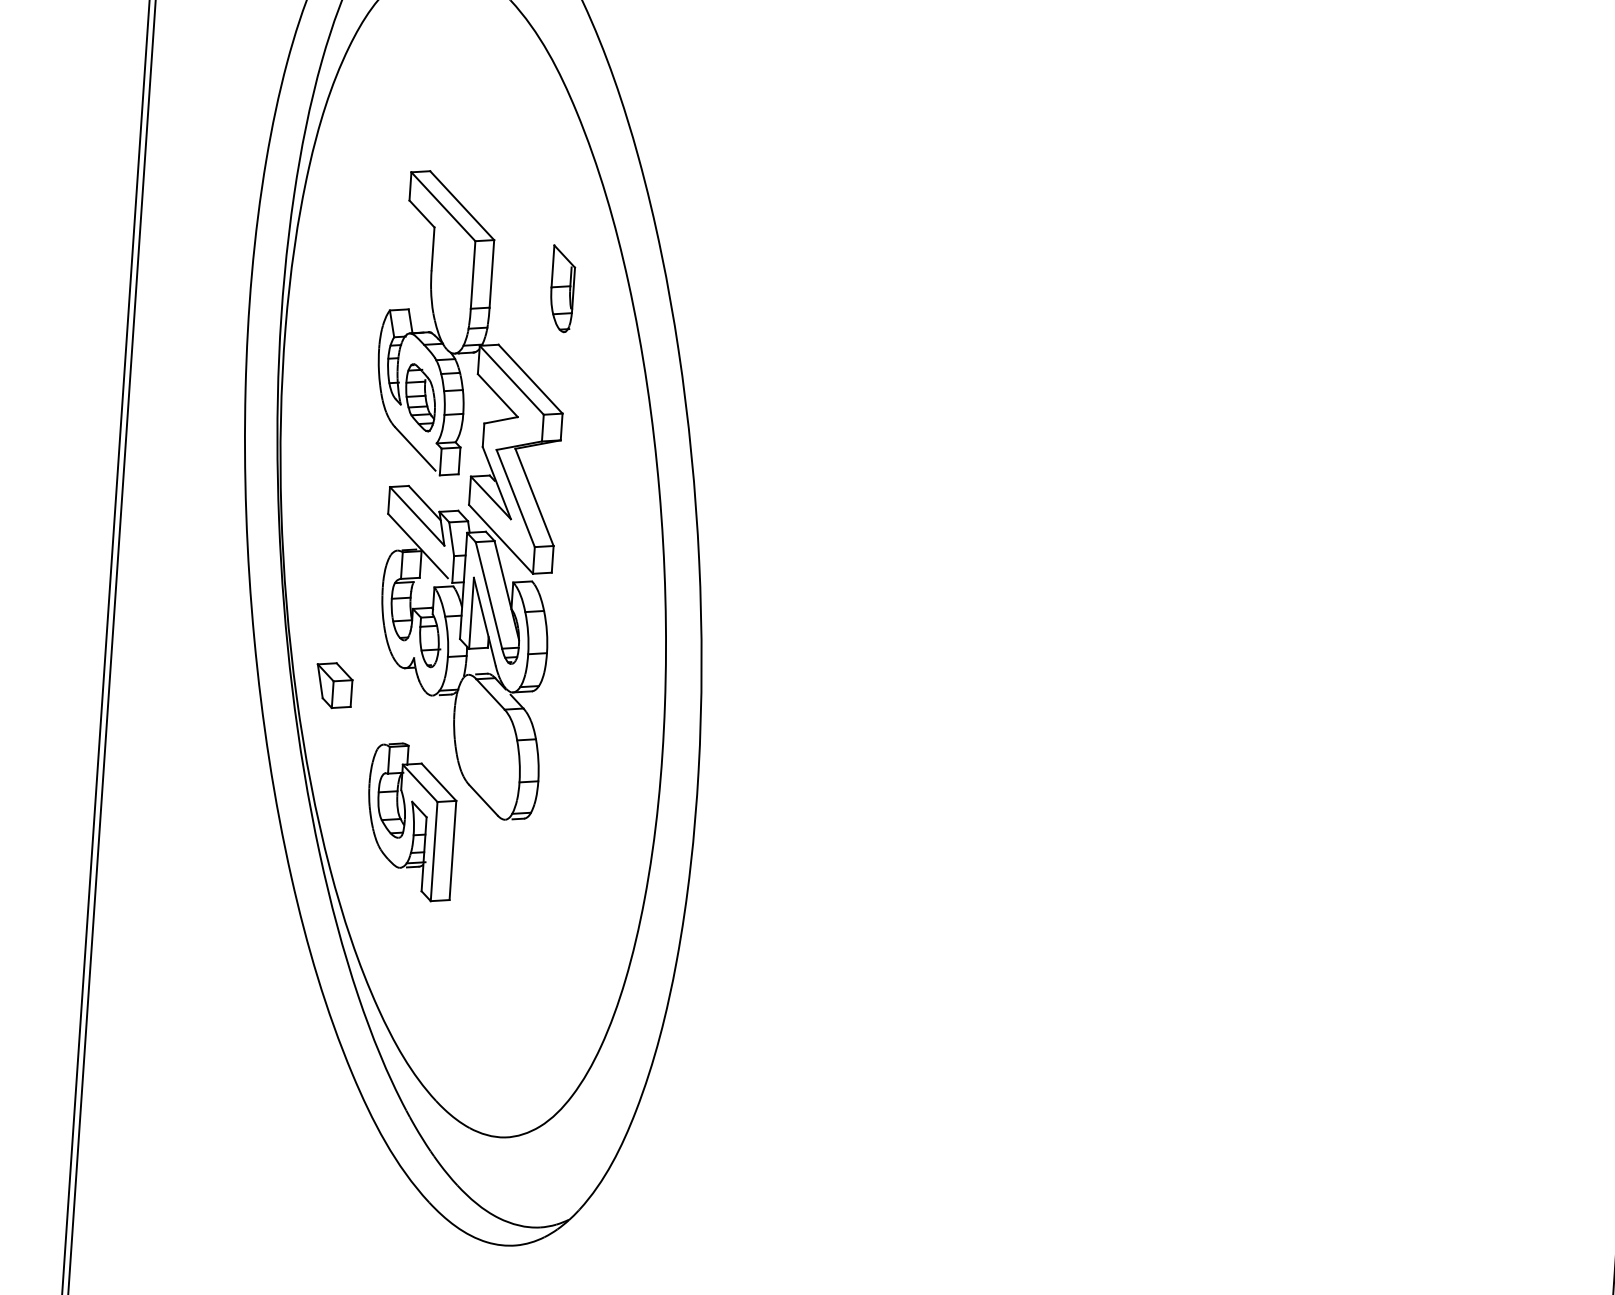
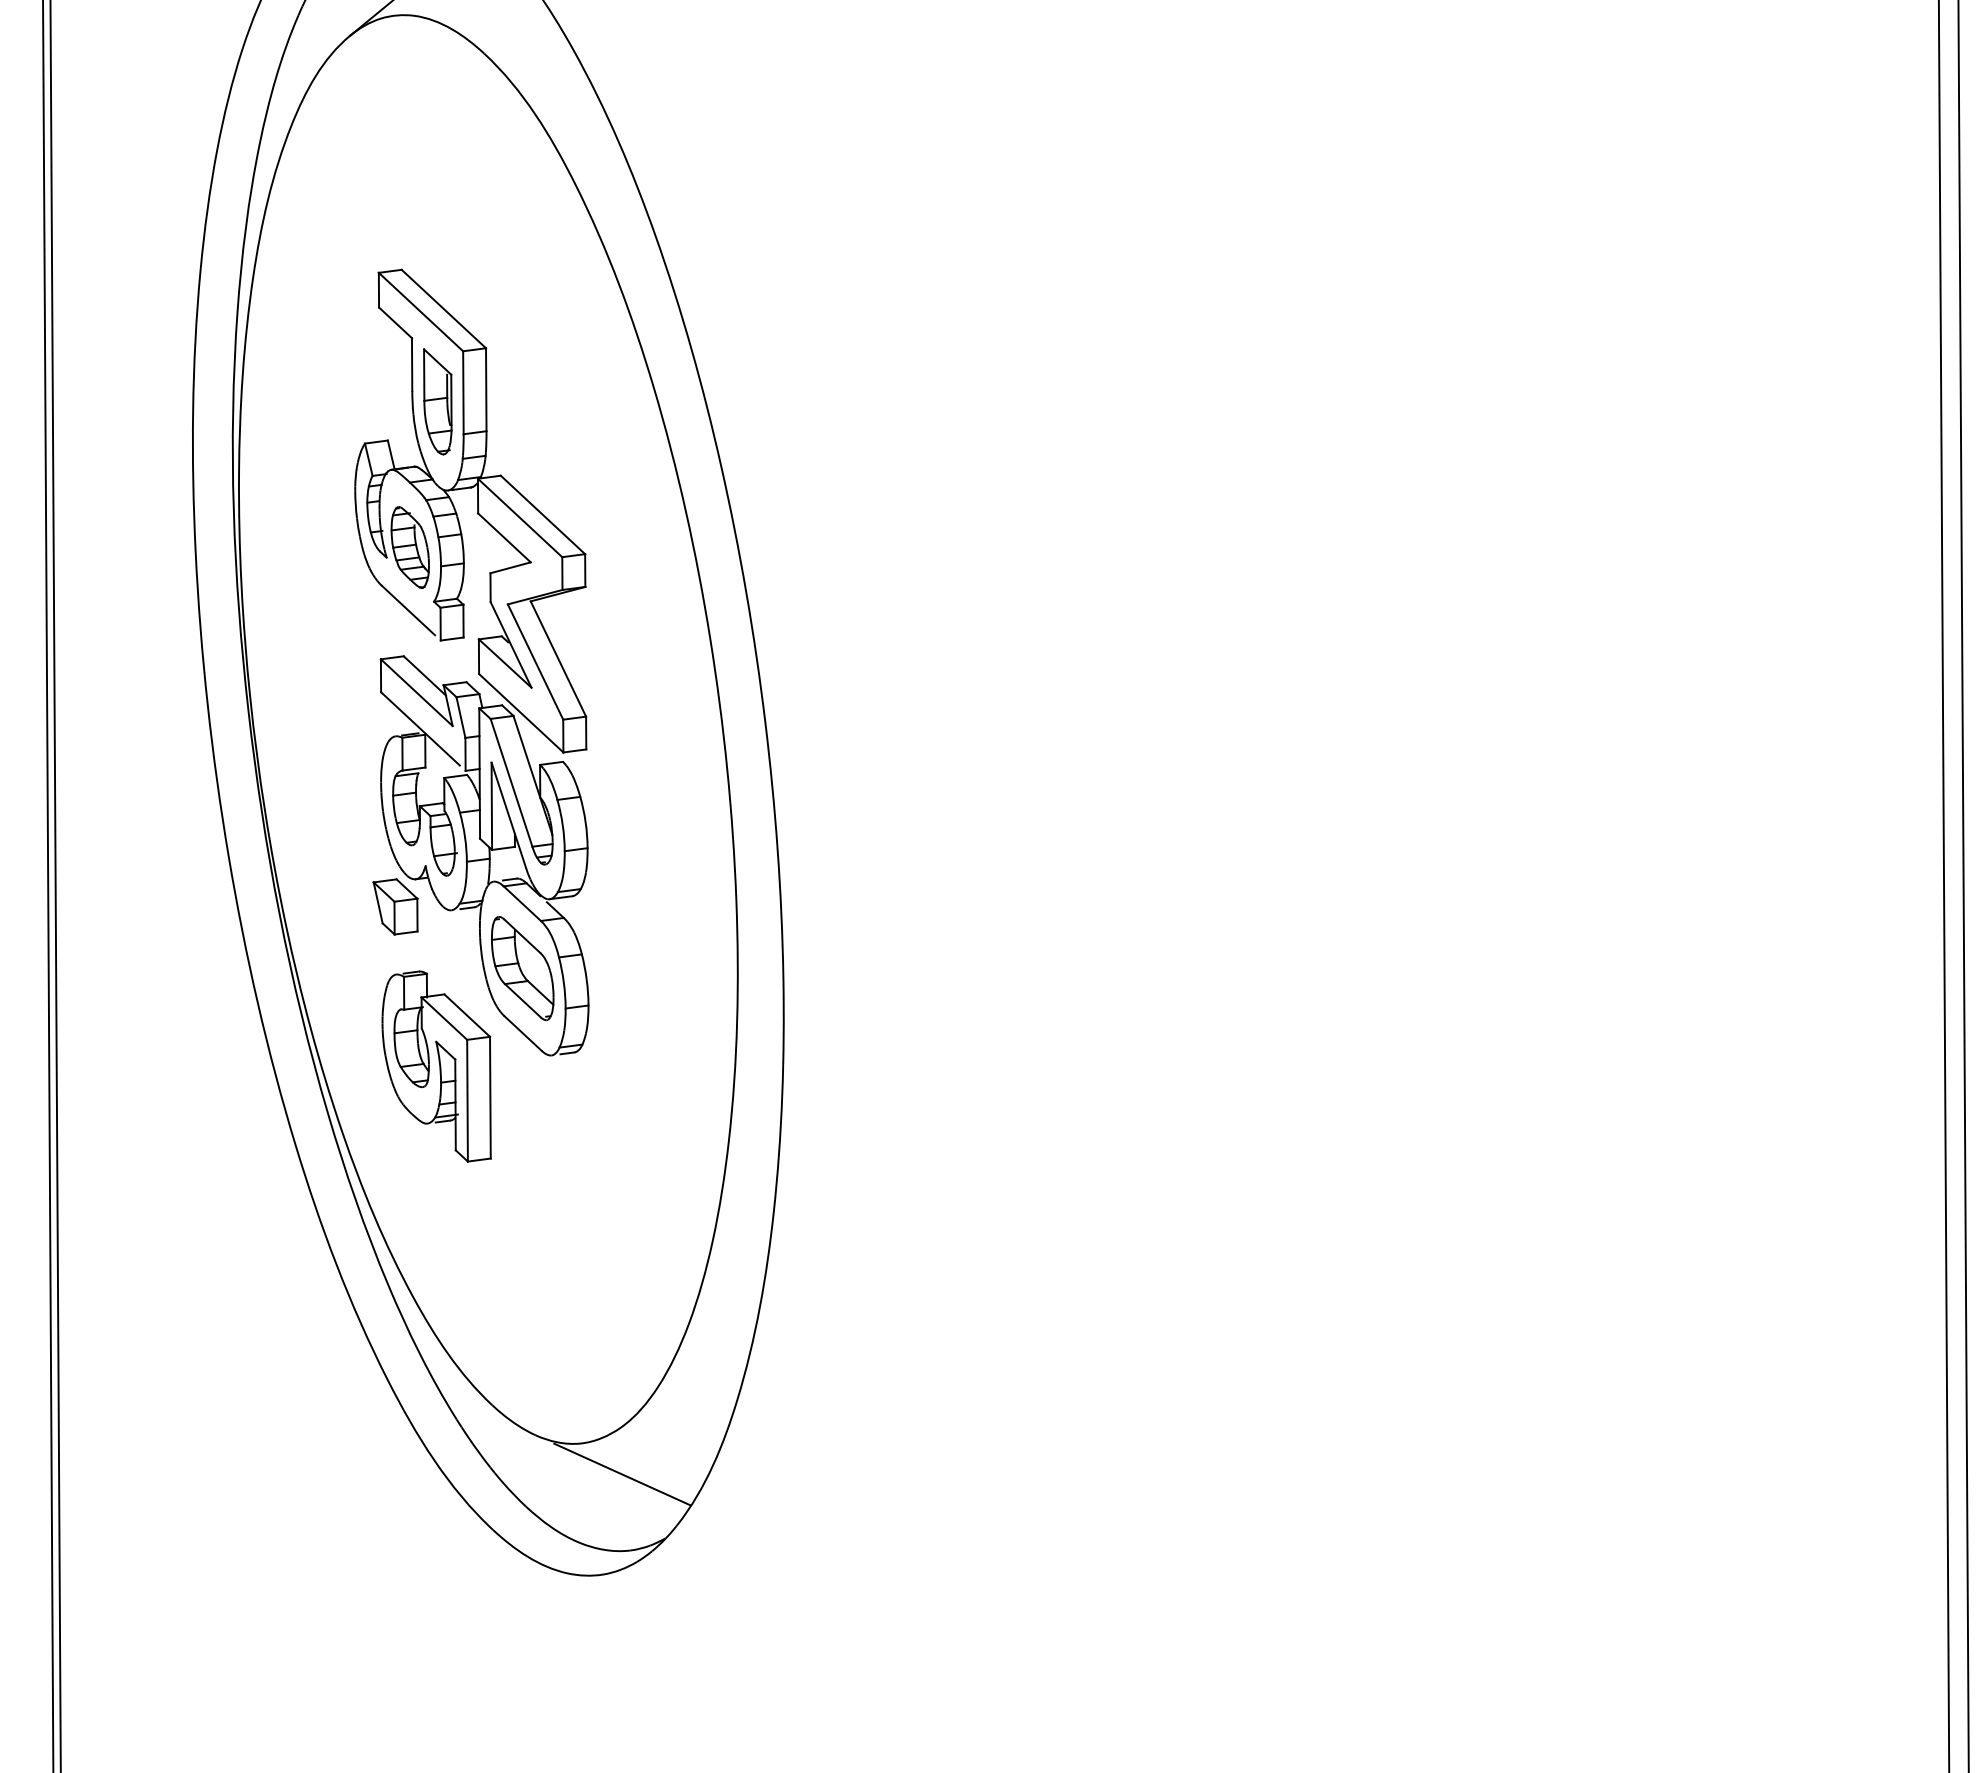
part: (562, 288) -> (437, 401), moved
part: (334, 685) -> (395, 906), moved
part: (486, 747) -> (522, 968), added
line: (537, 1165) -> (622, 1474), added

